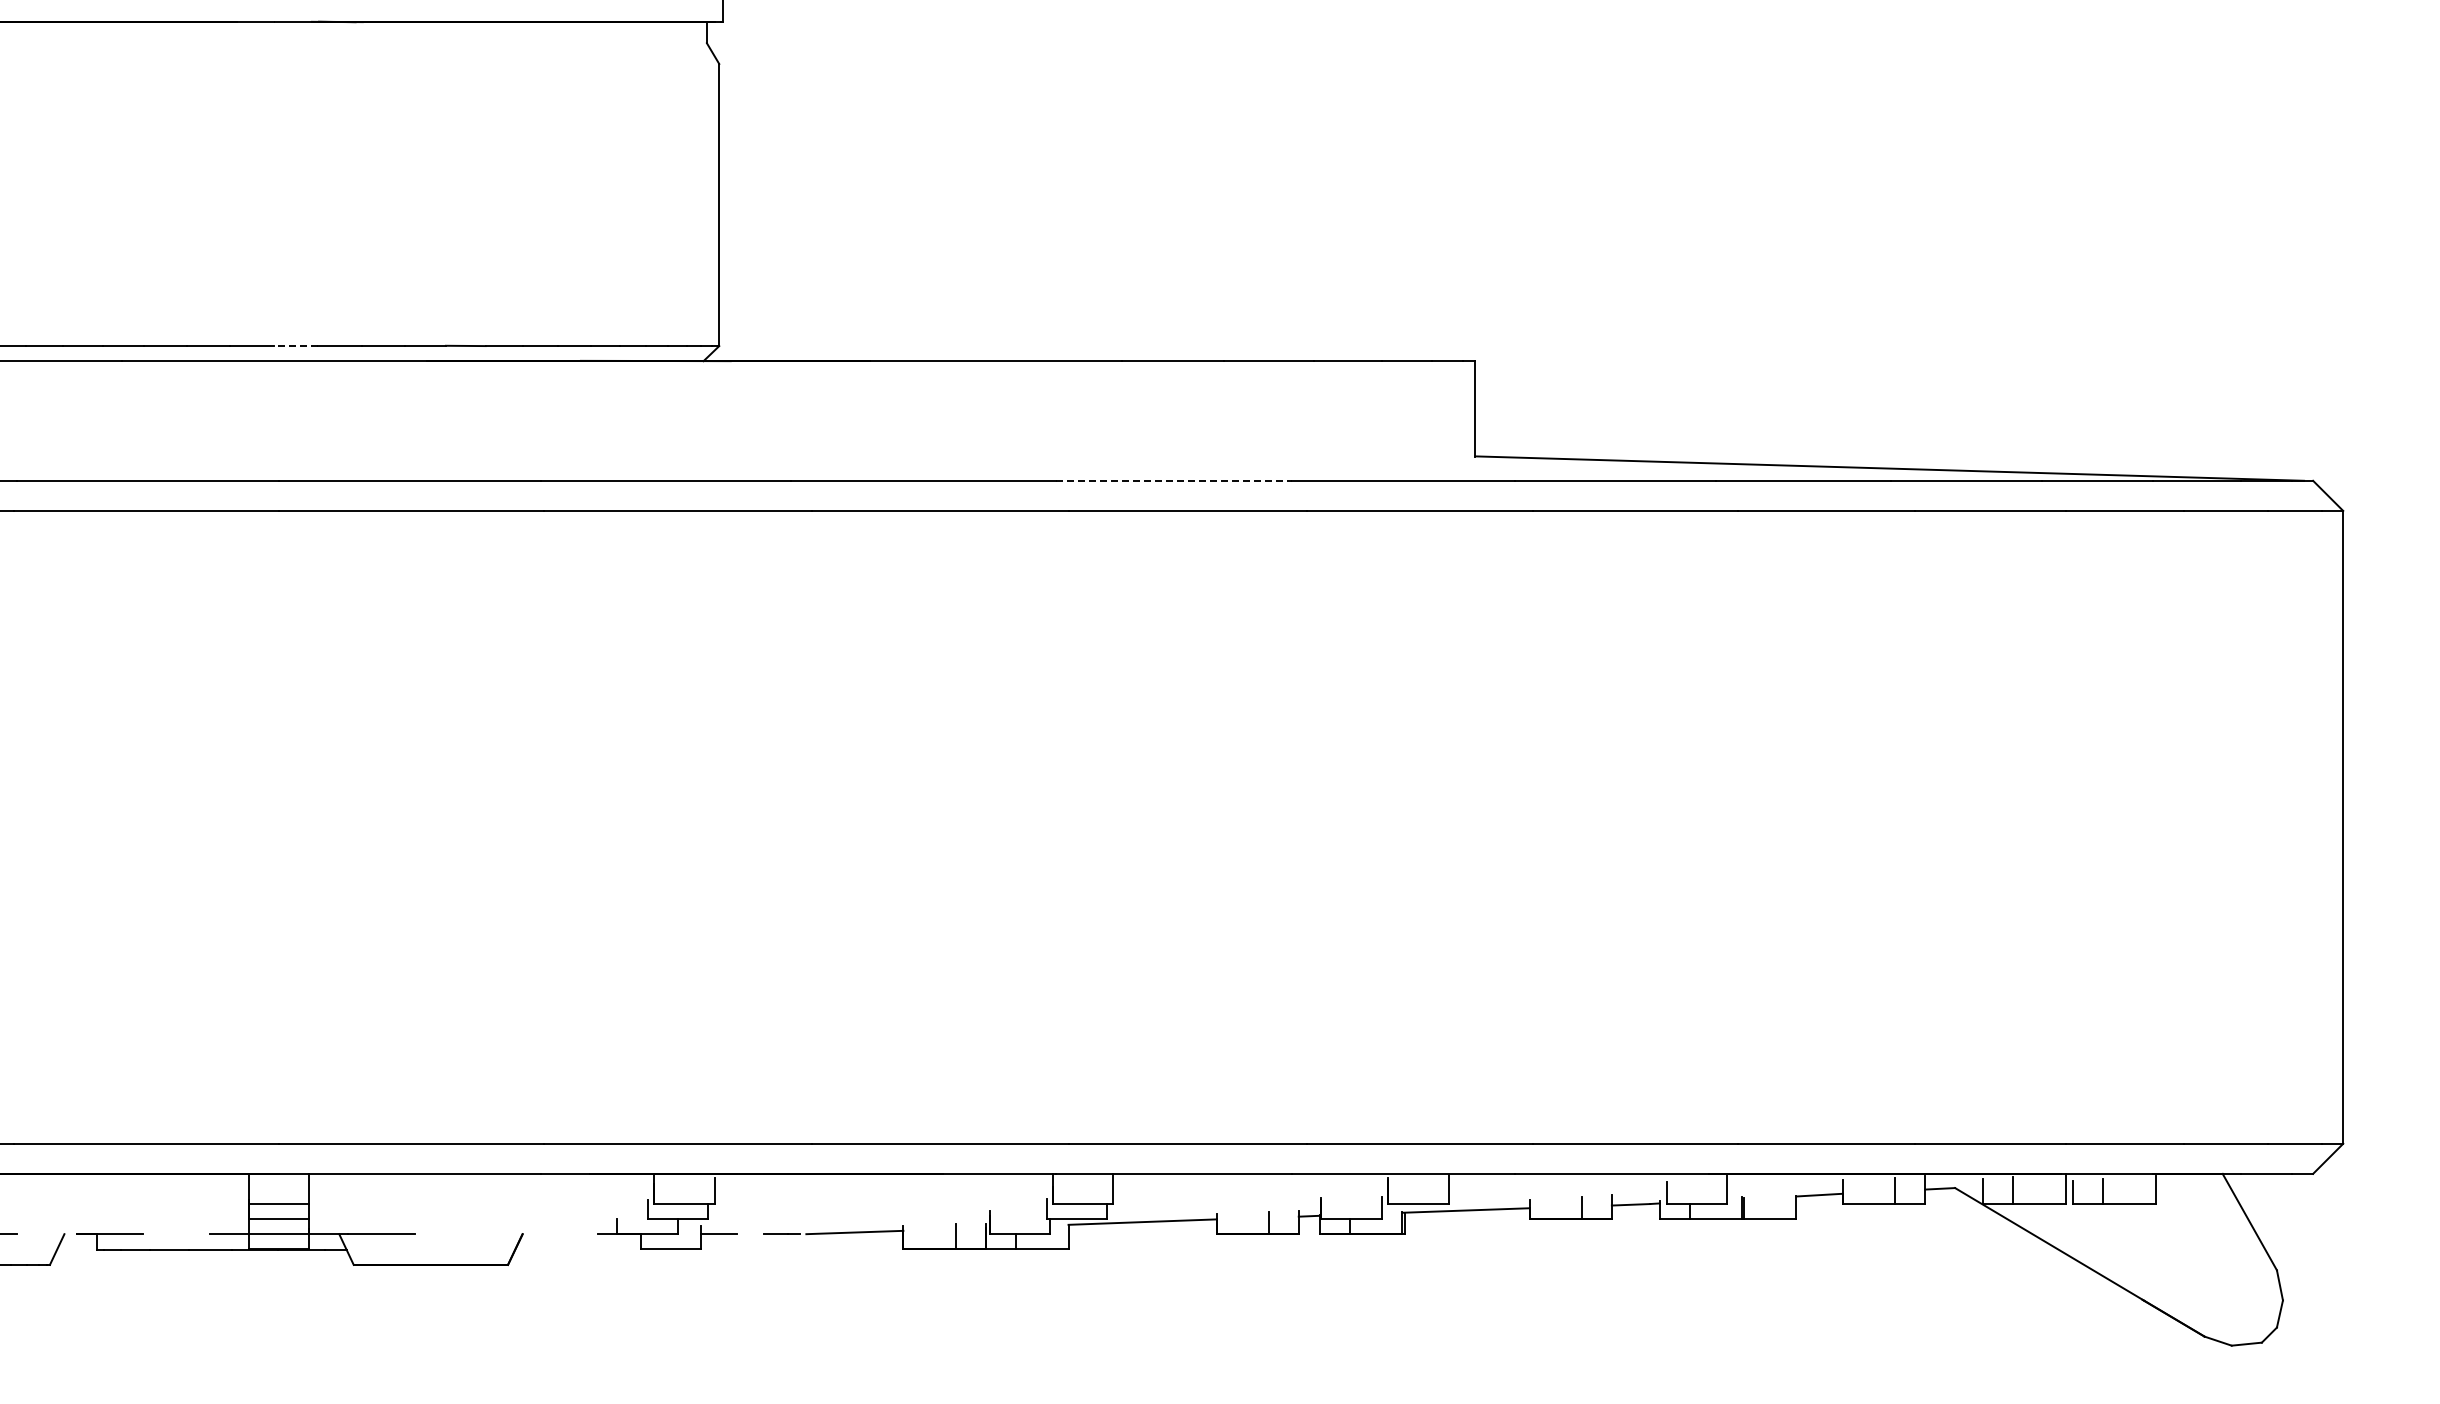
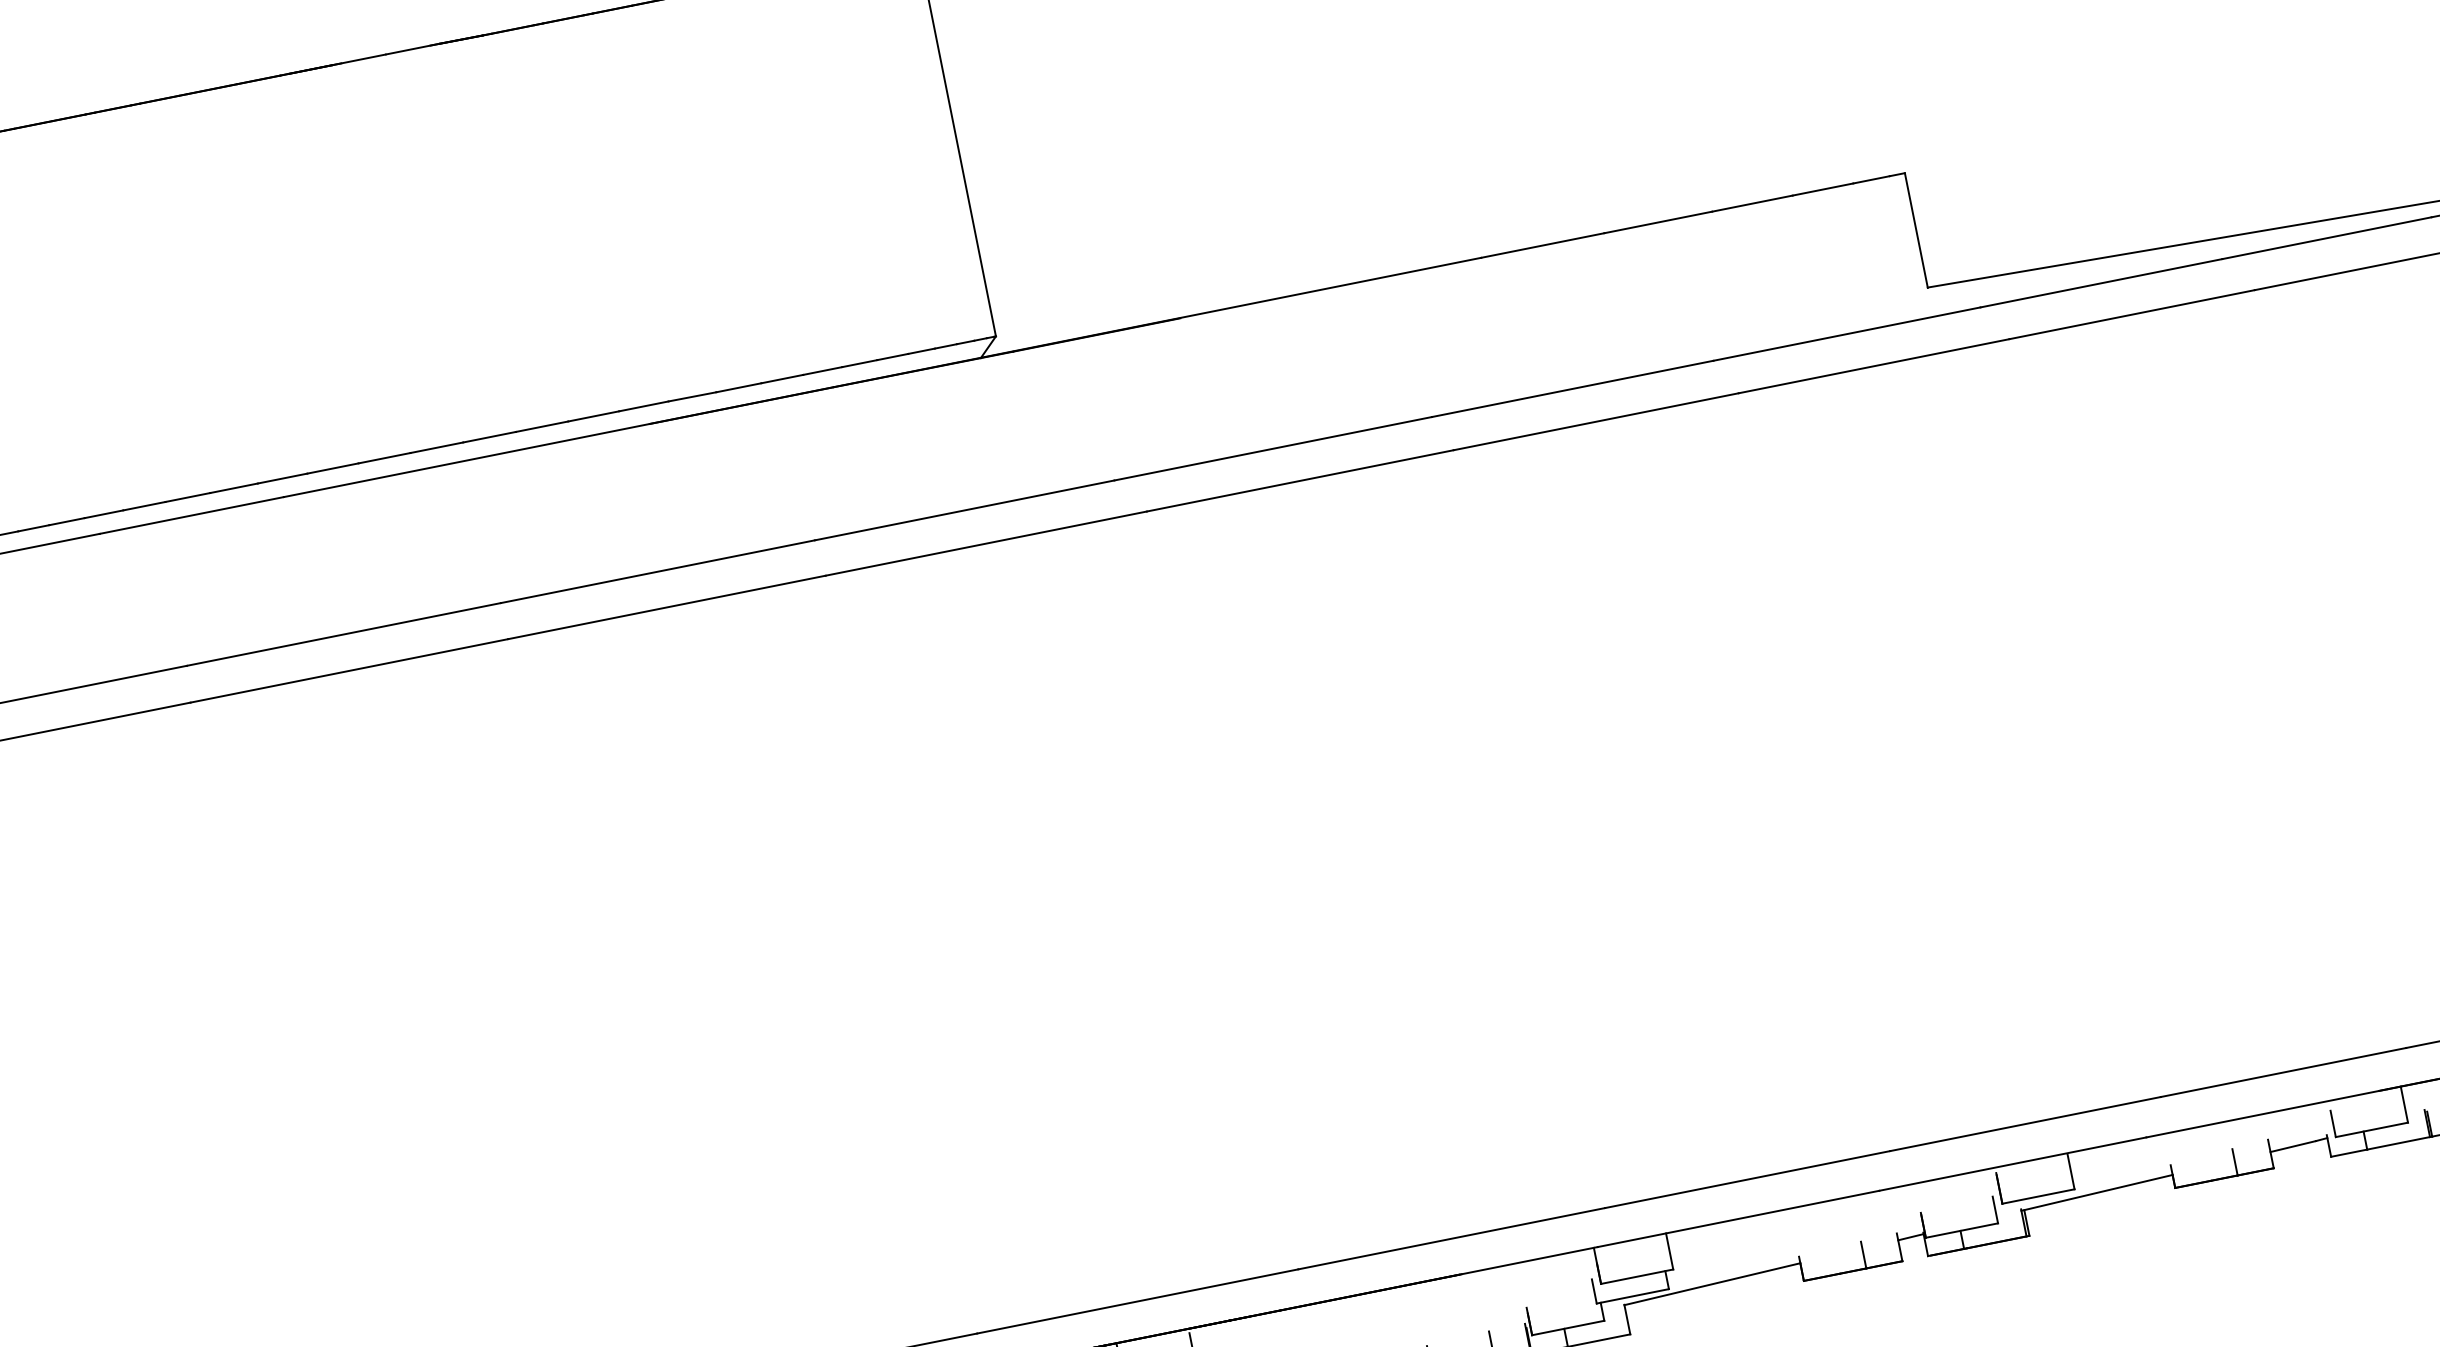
line: (296, 345) -> (489, 436), dashed -> solid
line: (1174, 480) -> (1573, 388), dashed -> solid

